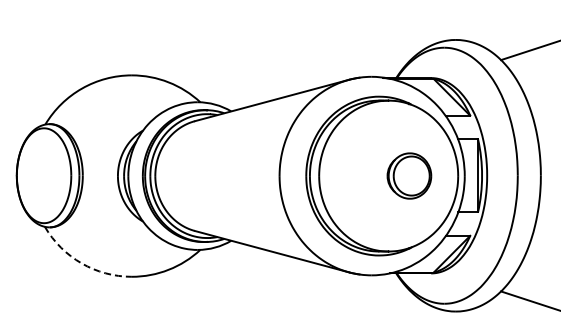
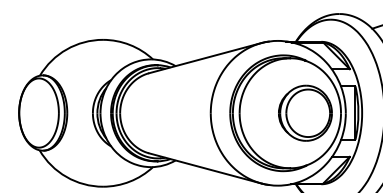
part: (409, 175) -> (305, 112), size x1.67
arc: (81, 263) -> (66, 177), dashed -> solid

